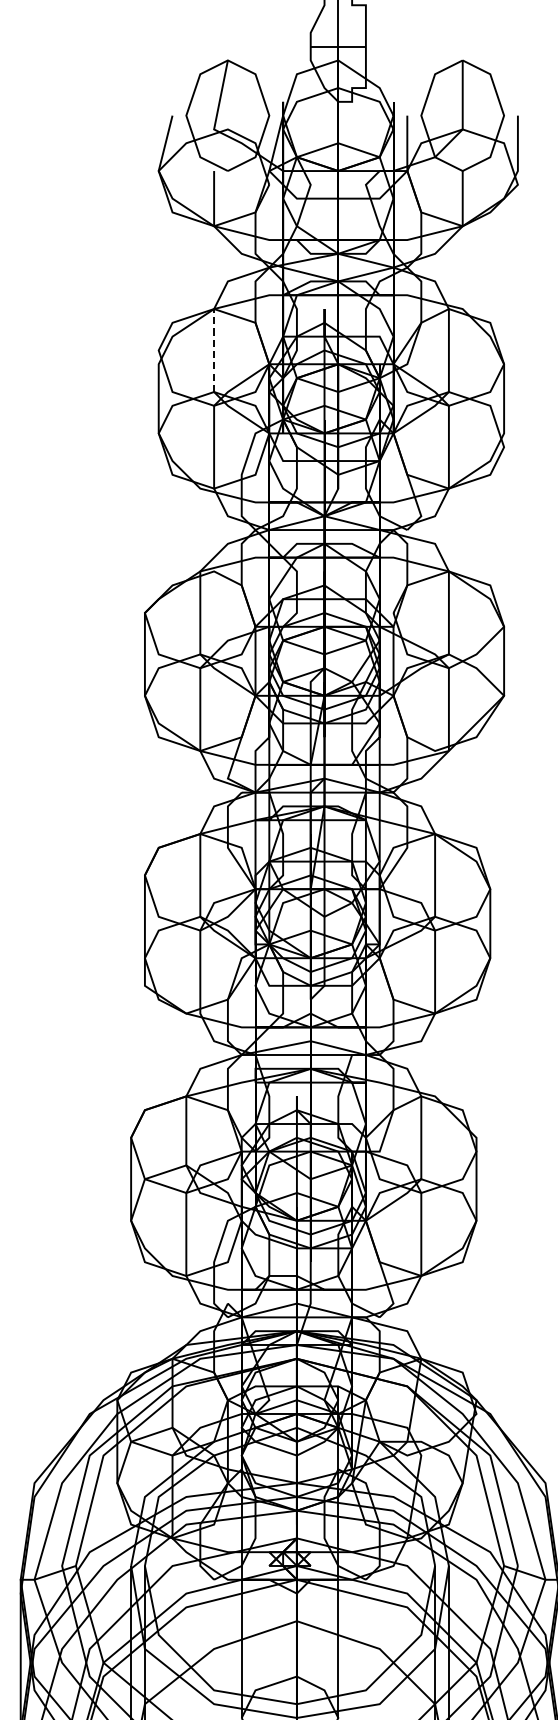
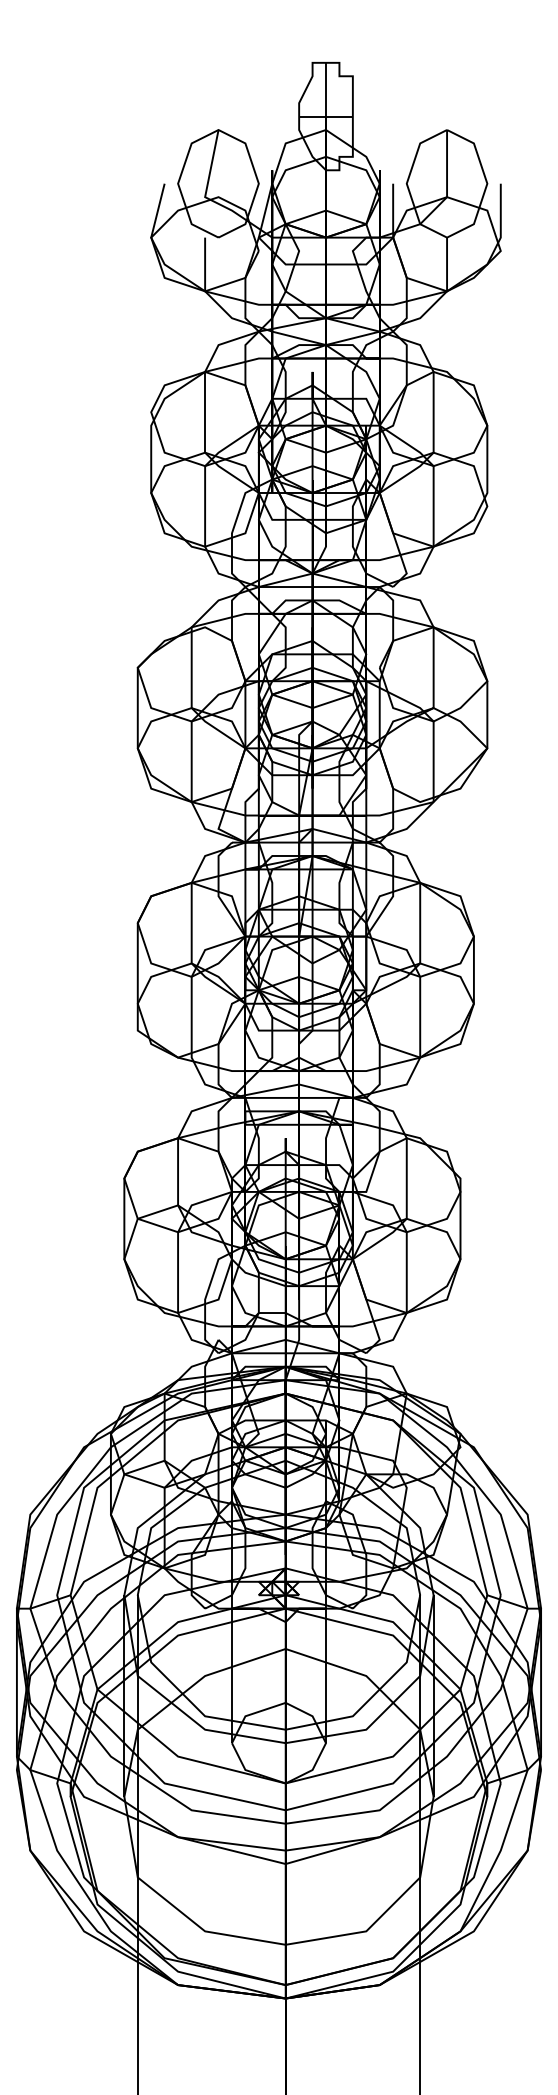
line: (214, 349) -> (205, 411), dashed -> solid

